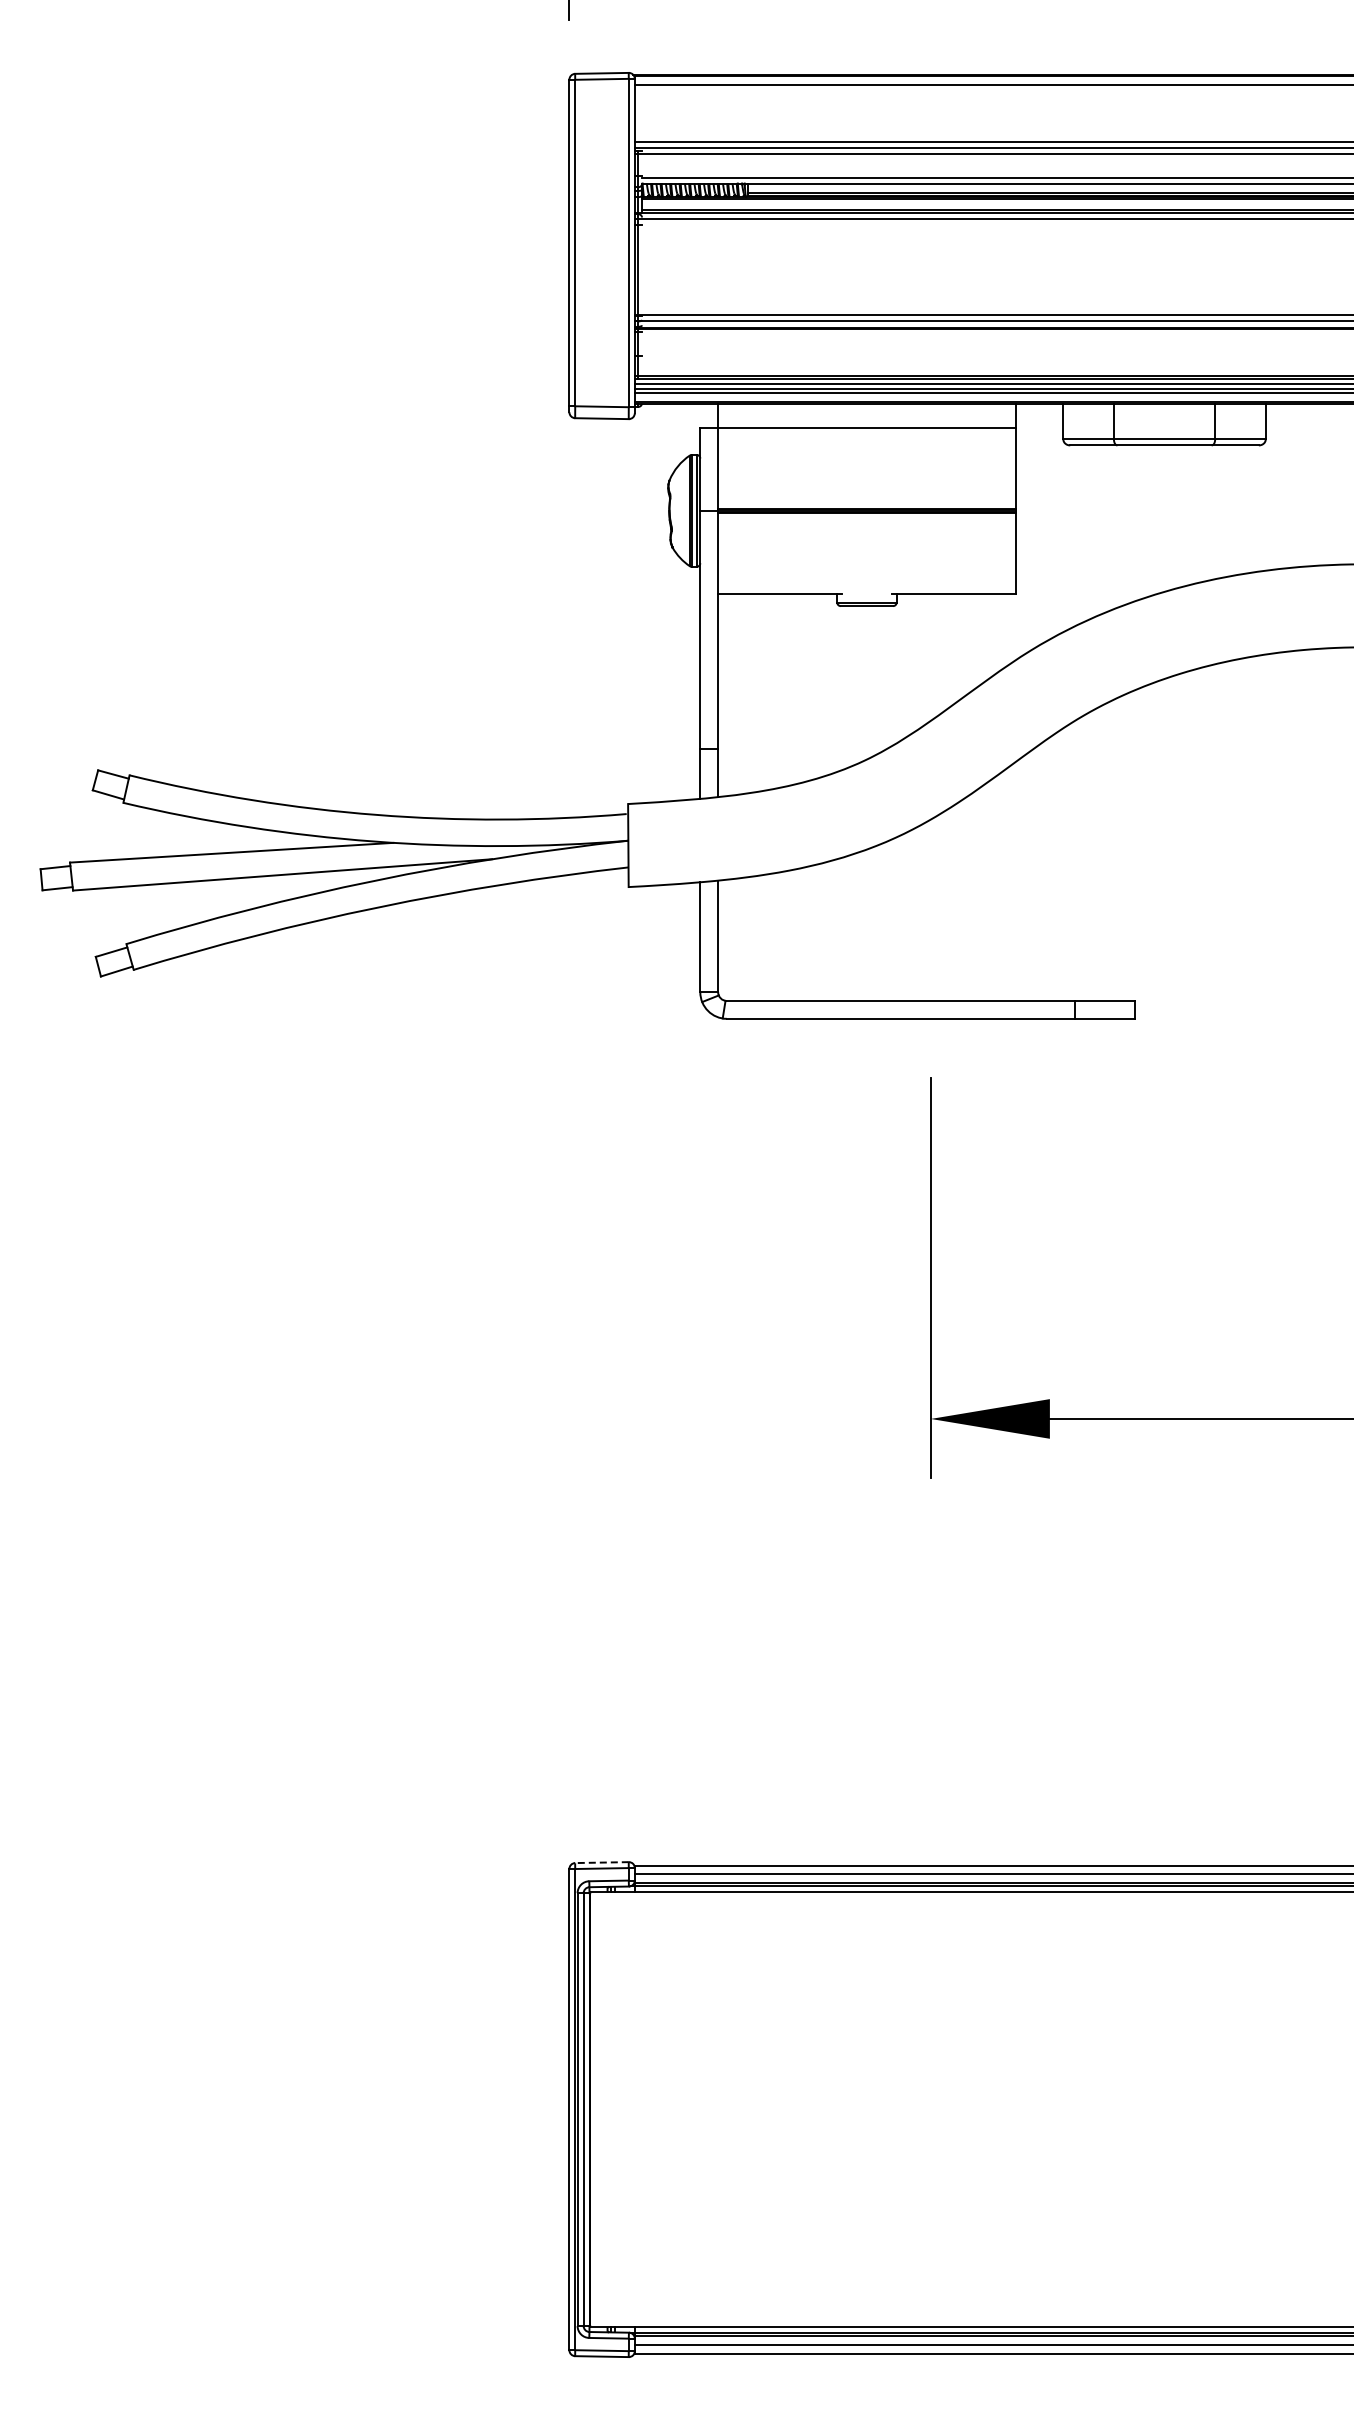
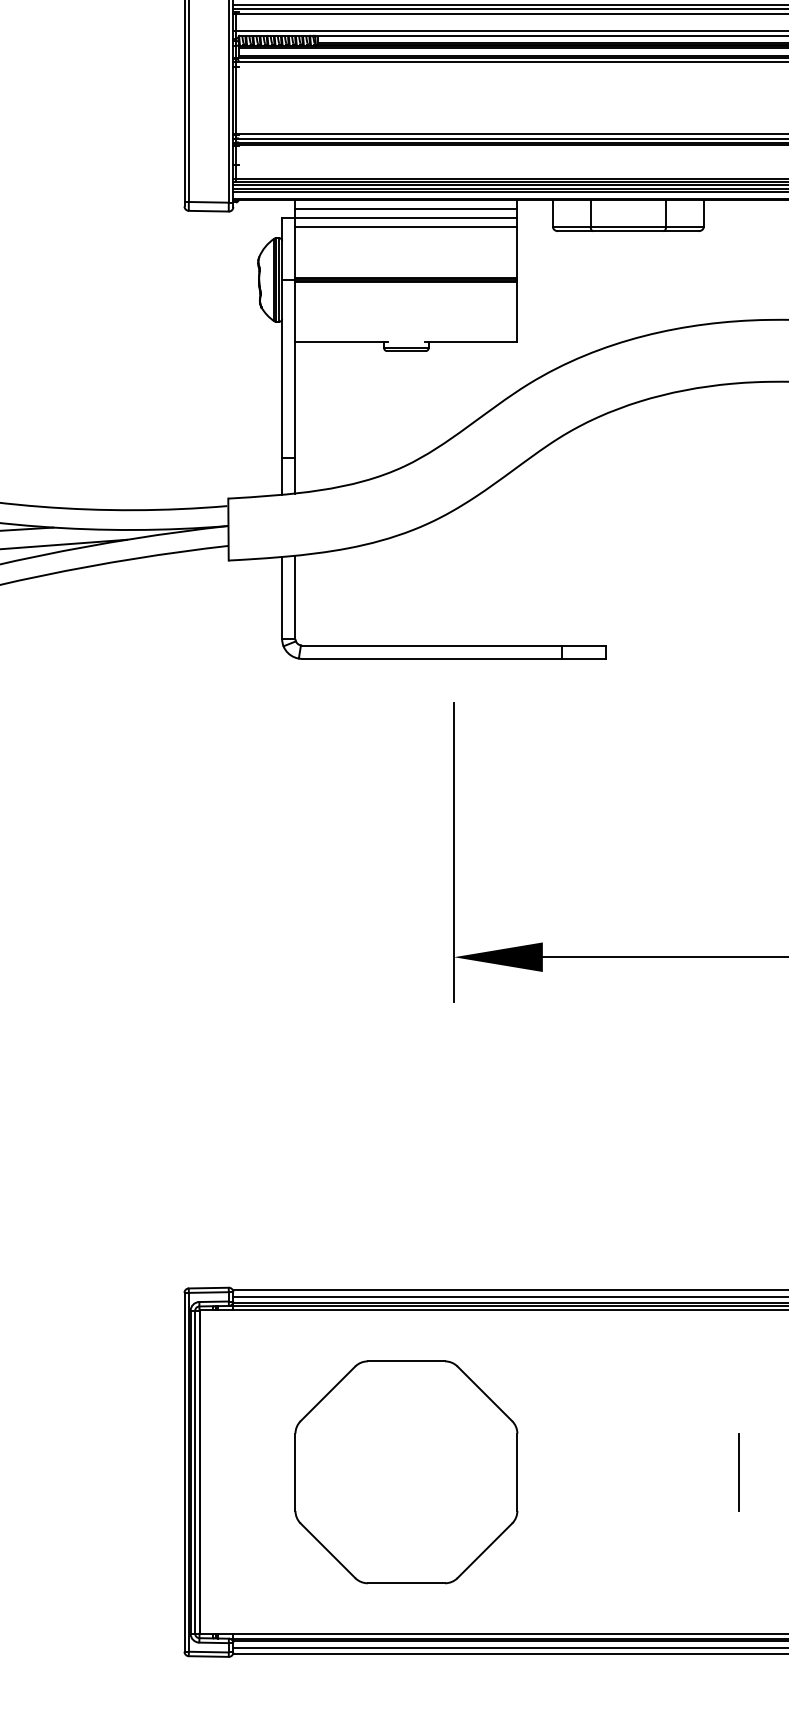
line: (866, 415) -> (406, 208), added
line: (866, 439) -> (406, 226), added
line: (602, 1862) -> (209, 1288), dashed -> solid
part: (866, 2109) -> (406, 1472), added
line: (1312, 2109) -> (738, 1472), added

